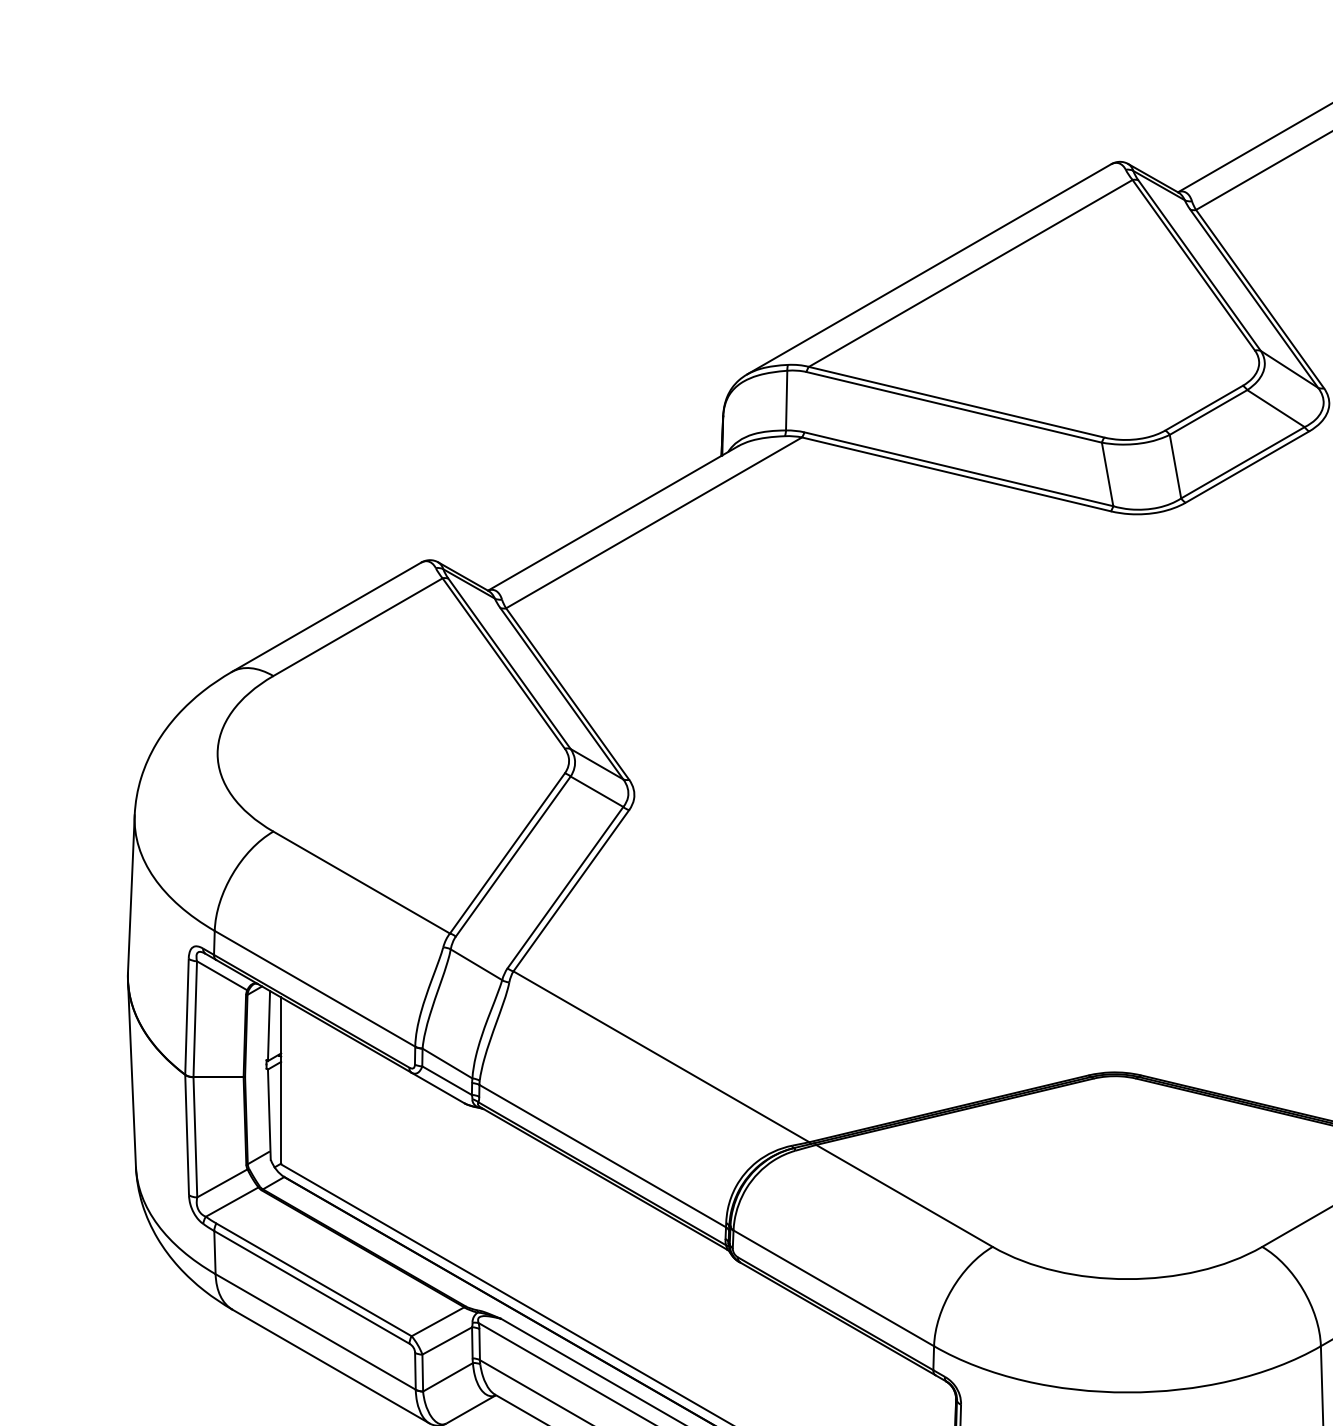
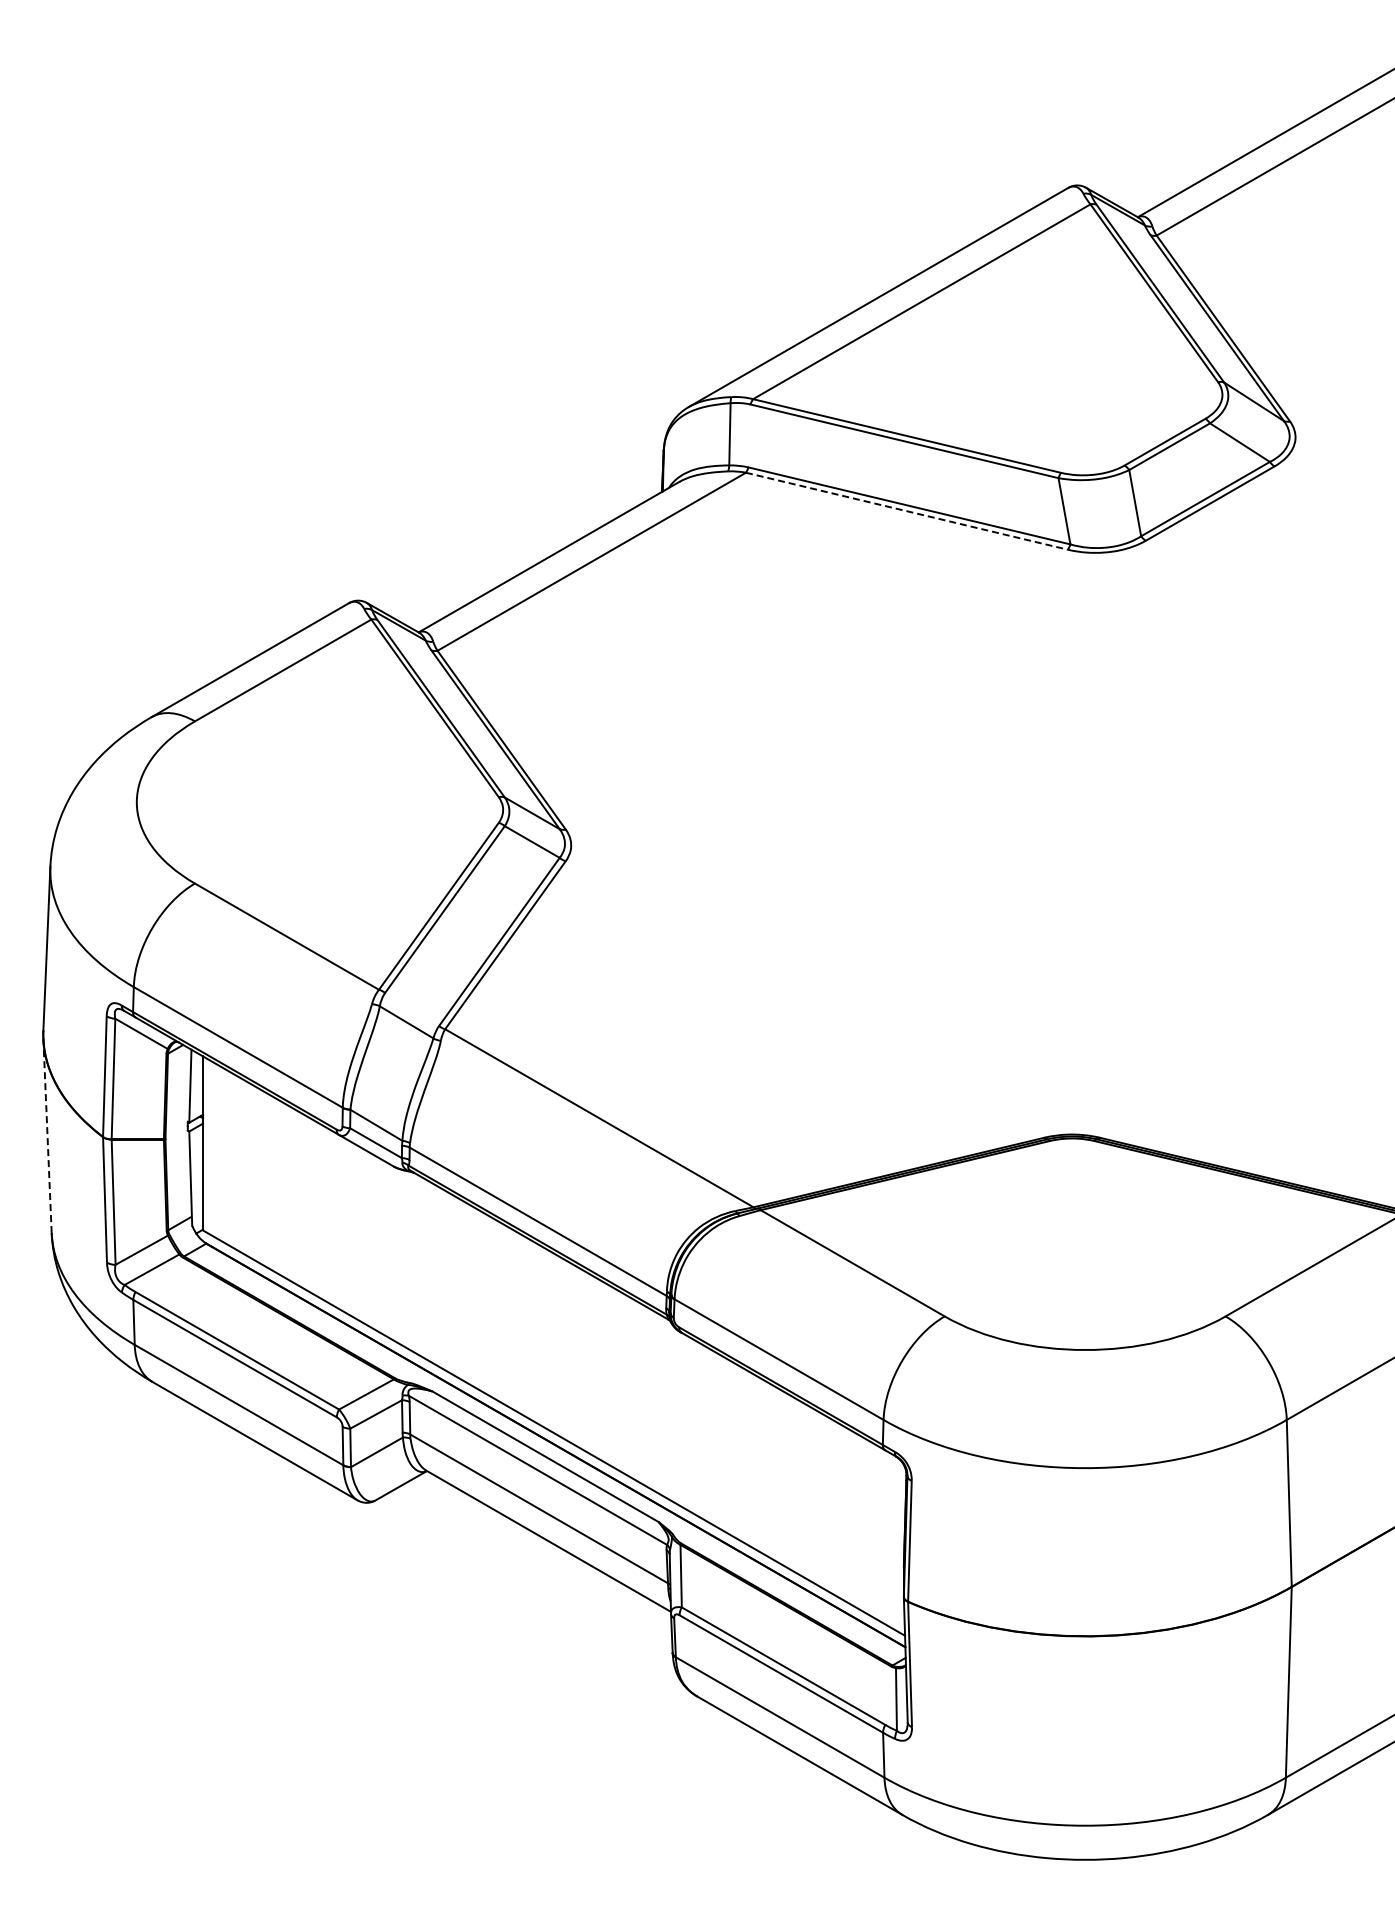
line: (956, 474) -> (906, 511), solid -> dashed
line: (131, 1073) -> (47, 1135), solid -> dashed

